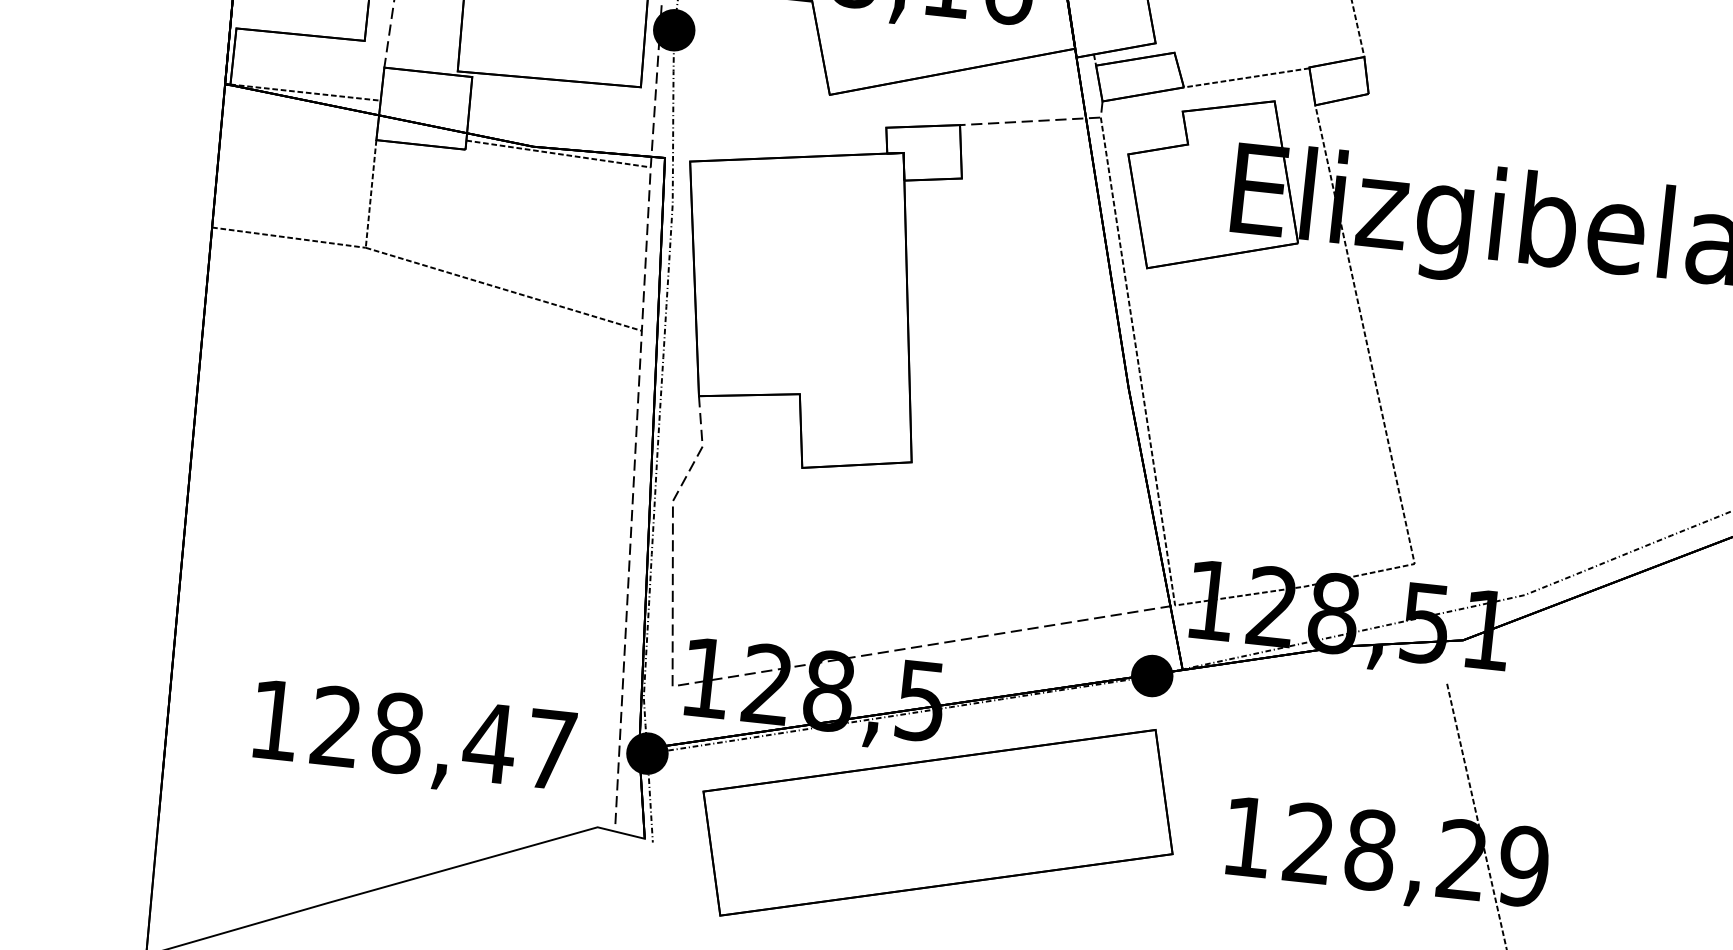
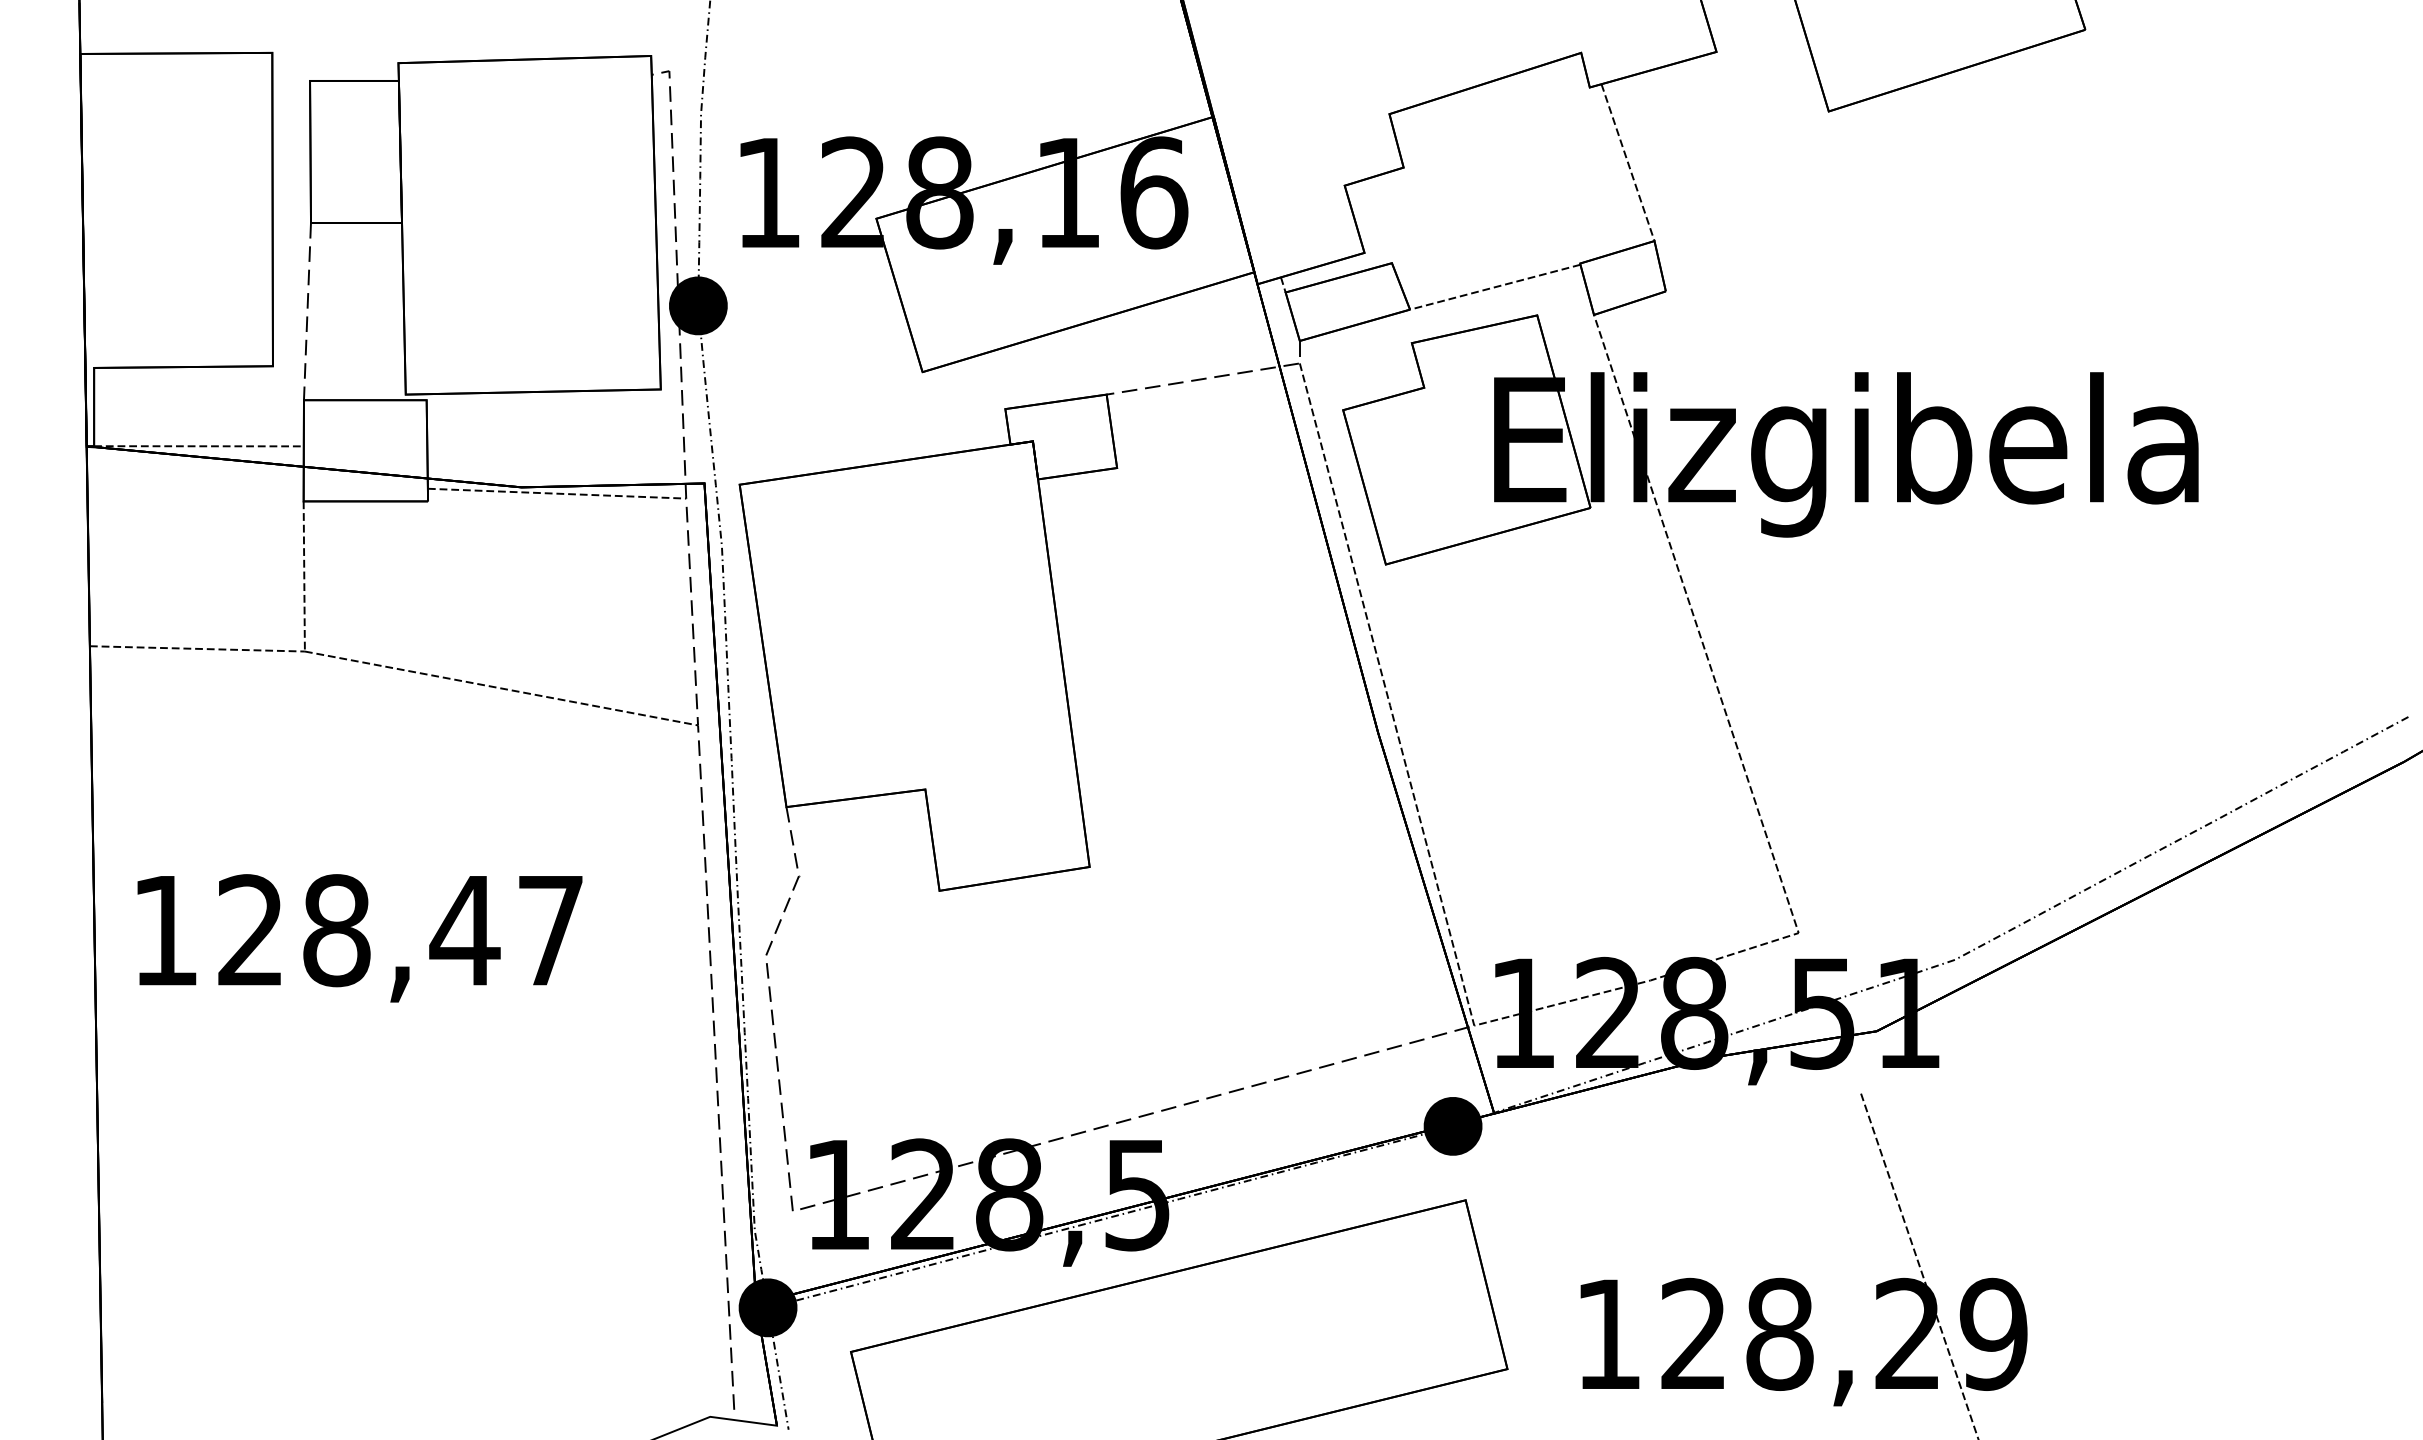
text: (413, 740) -> (359, 938), moved

